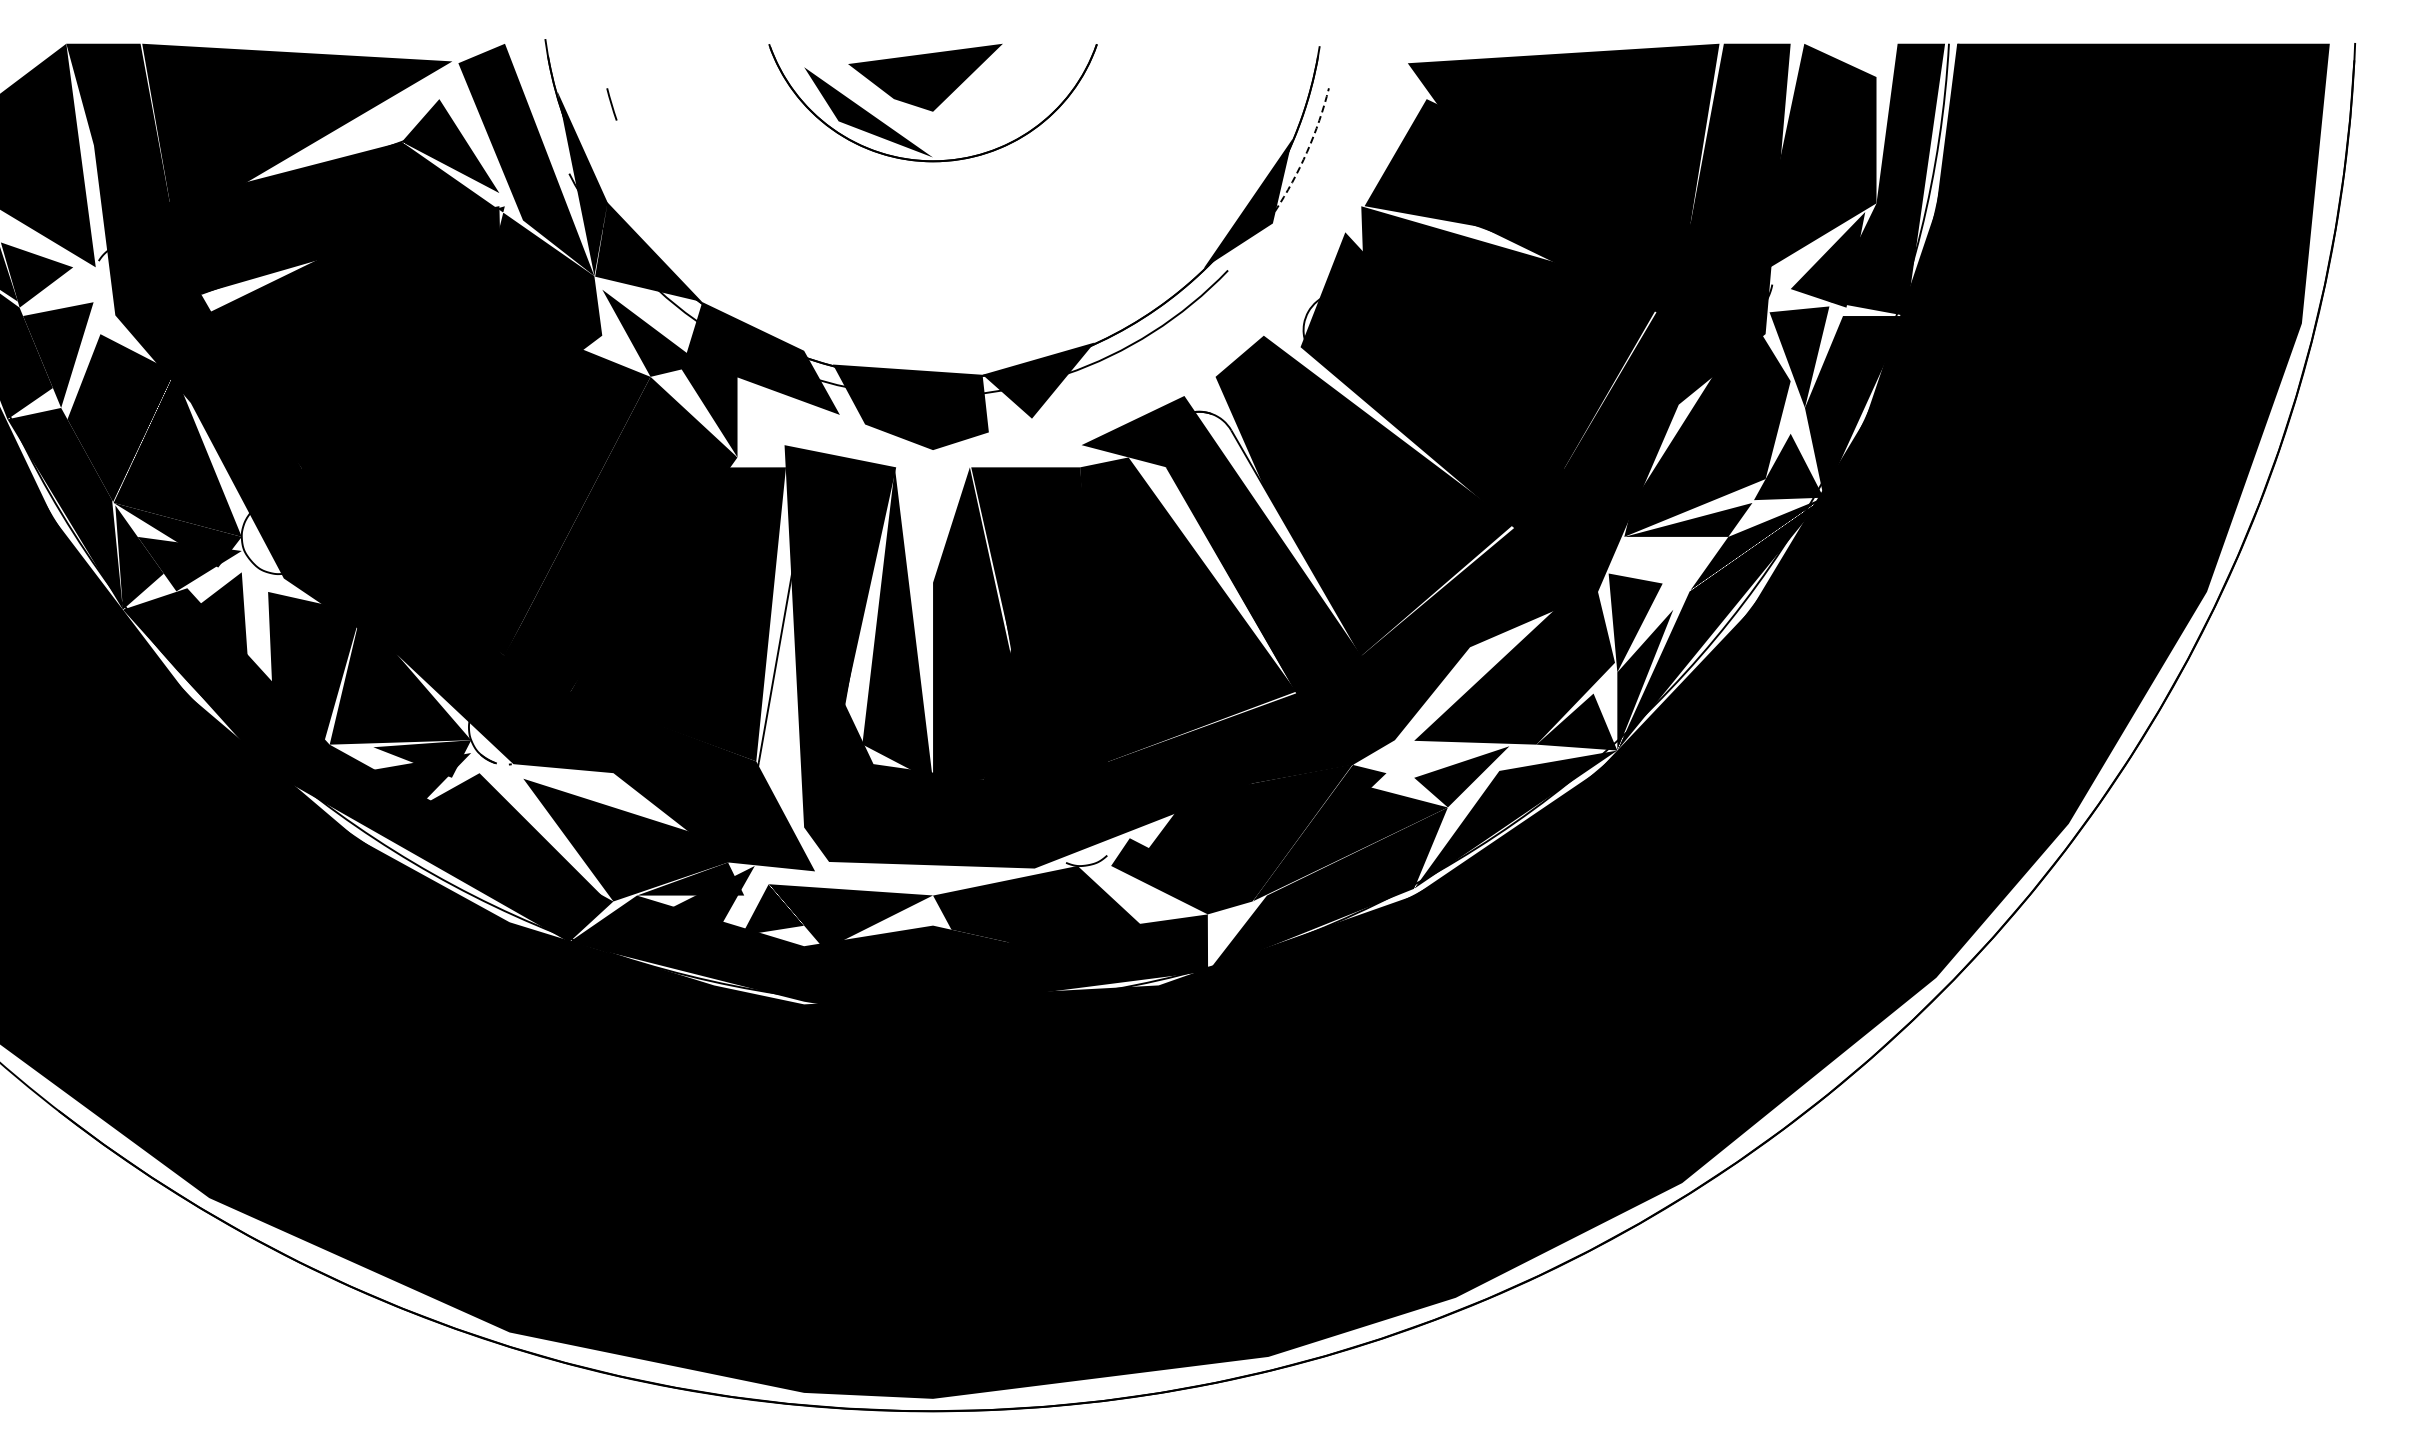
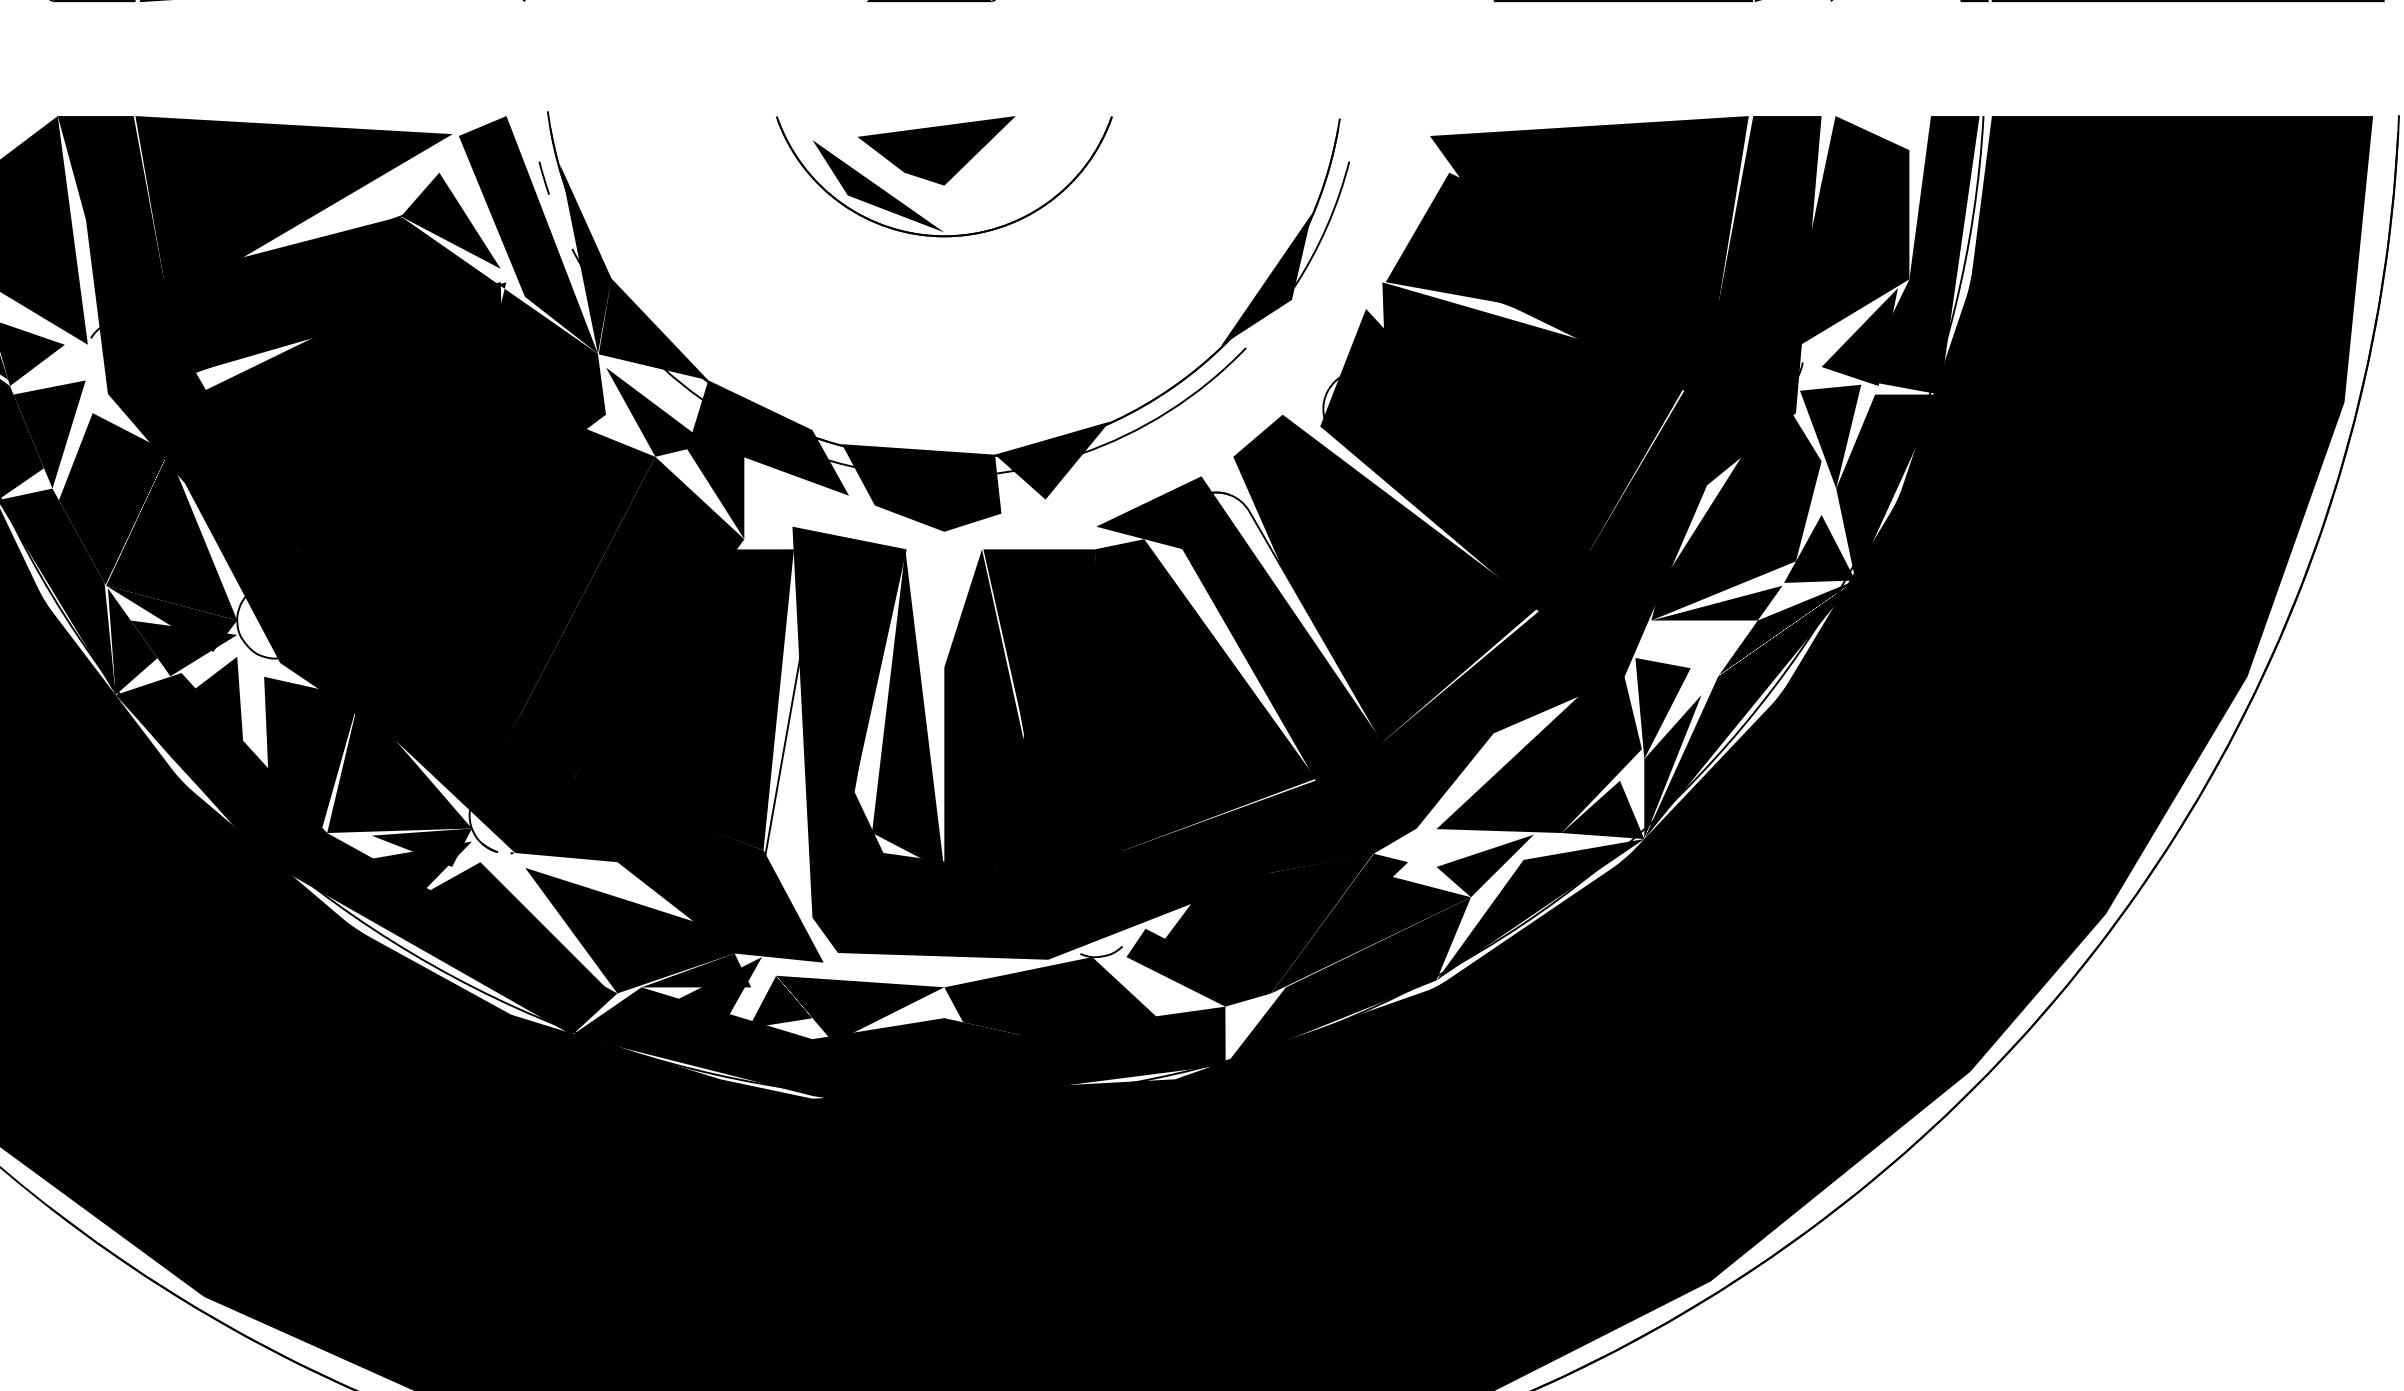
line: (611, 104) -> (543, 178), moved
arc: (1307, 152) -> (1327, 227), dashed -> solid

